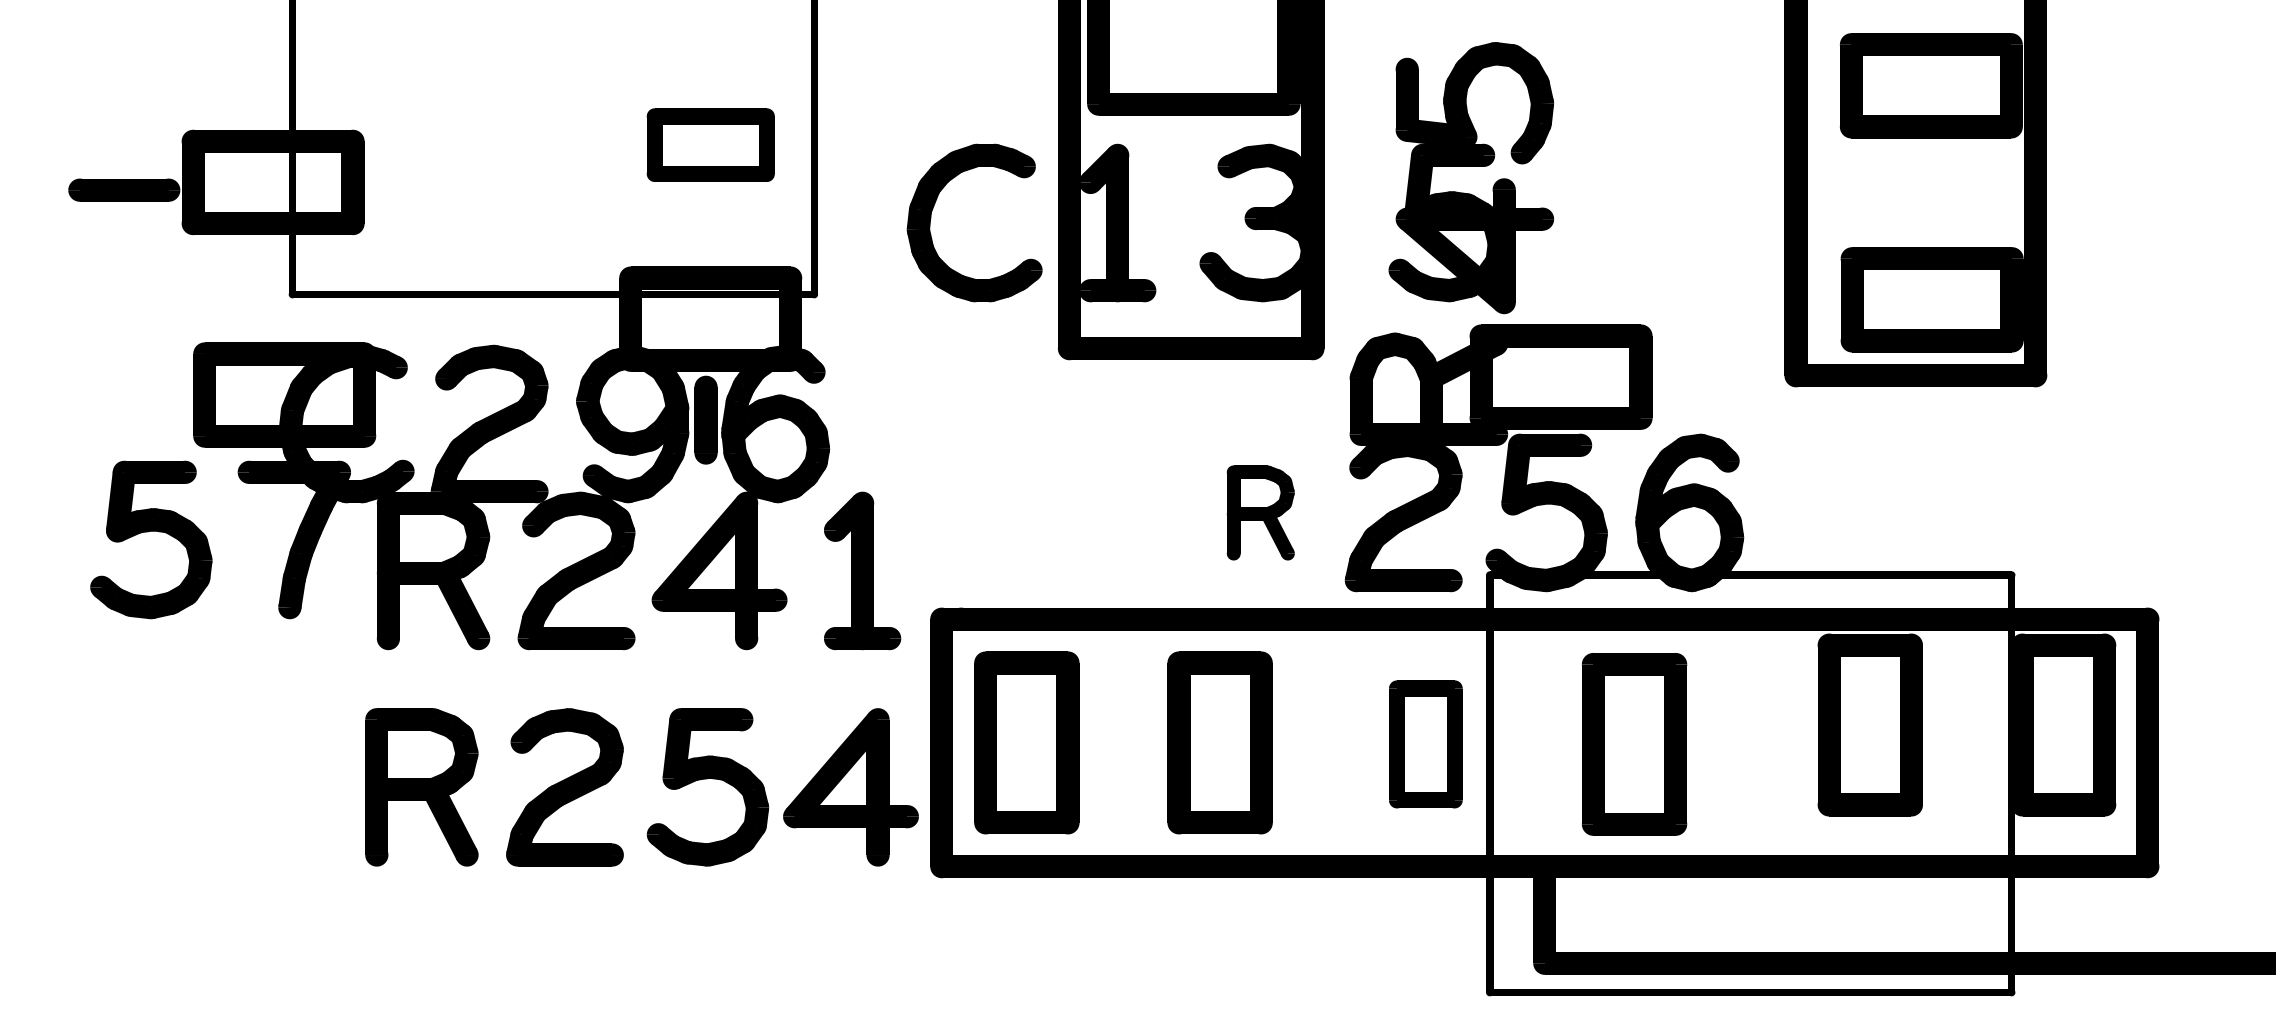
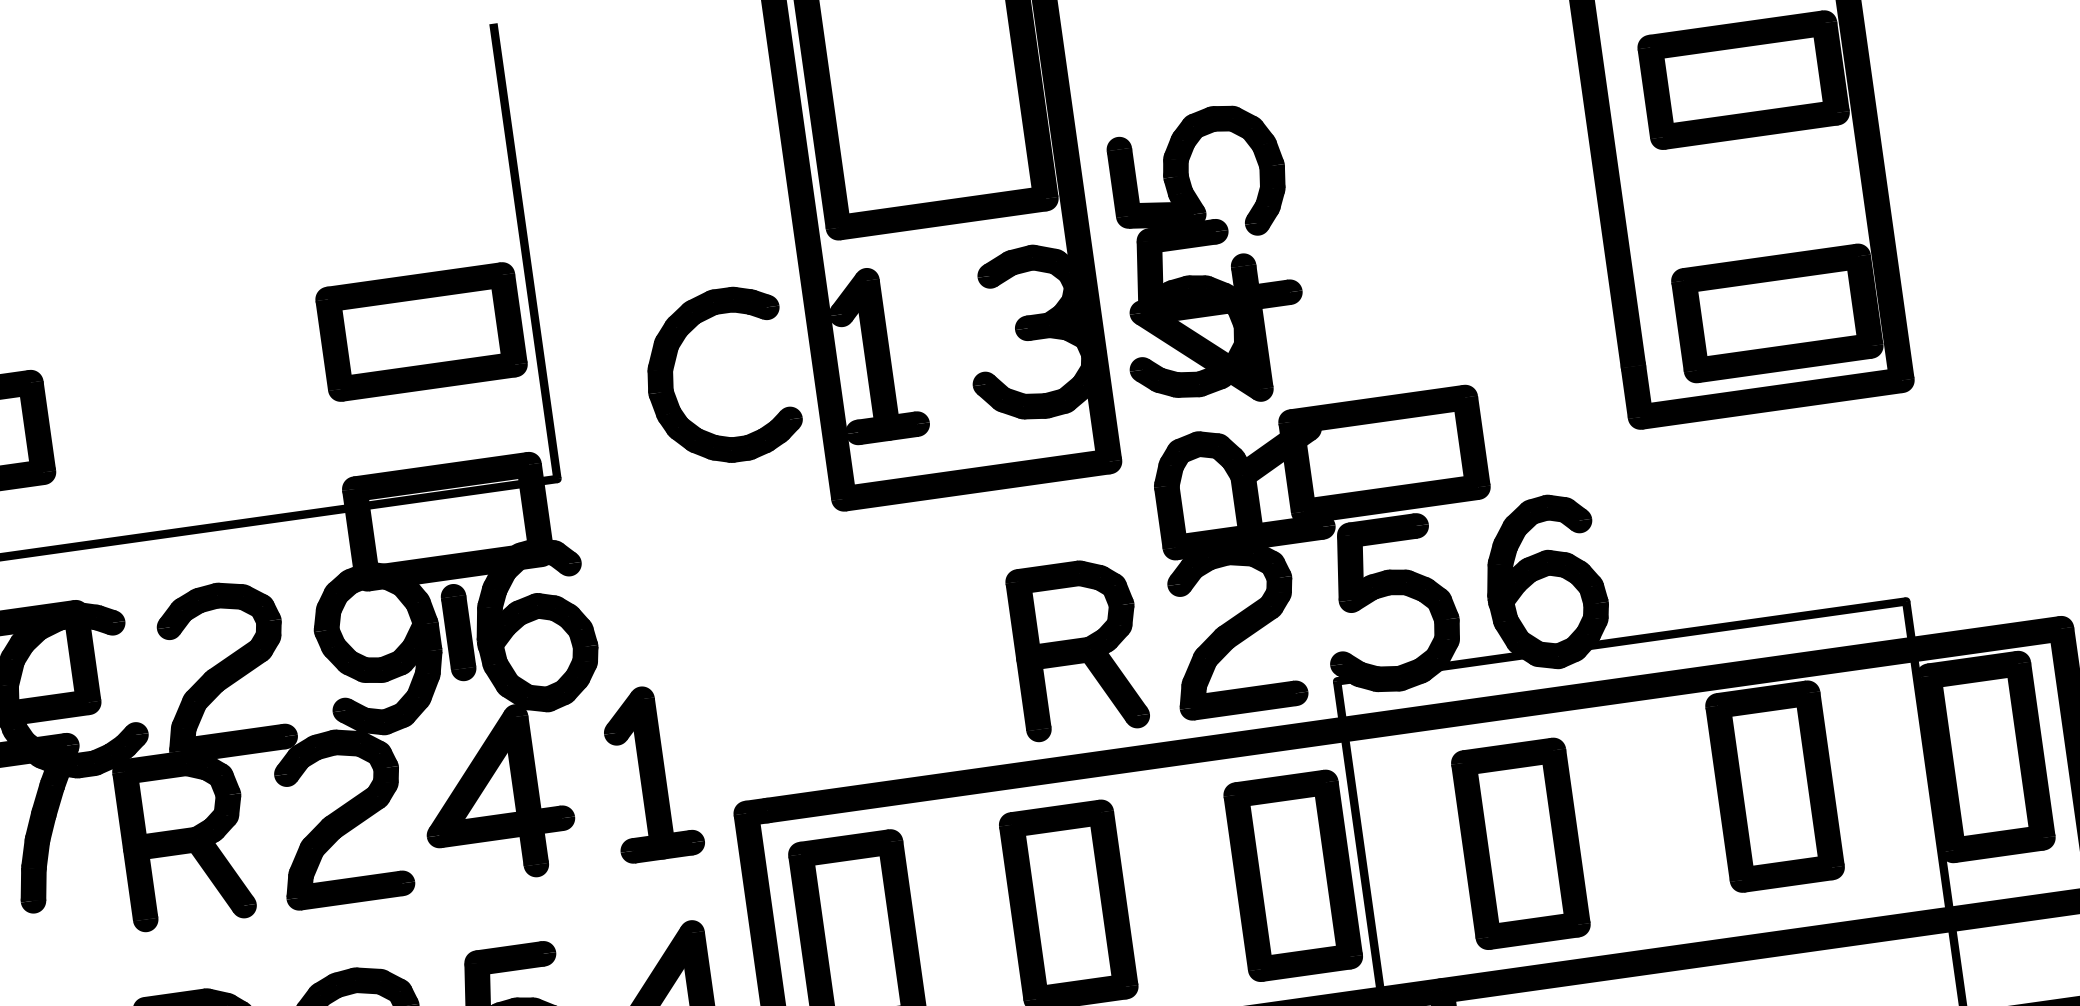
part: (710, 144) -> (421, 331), size x1.43
part: (1471, 166) -> (1204, 245), moved
part: (1260, 512) -> (1077, 648), size x1.67
part: (1425, 744) -> (1292, 876), size x1.43

